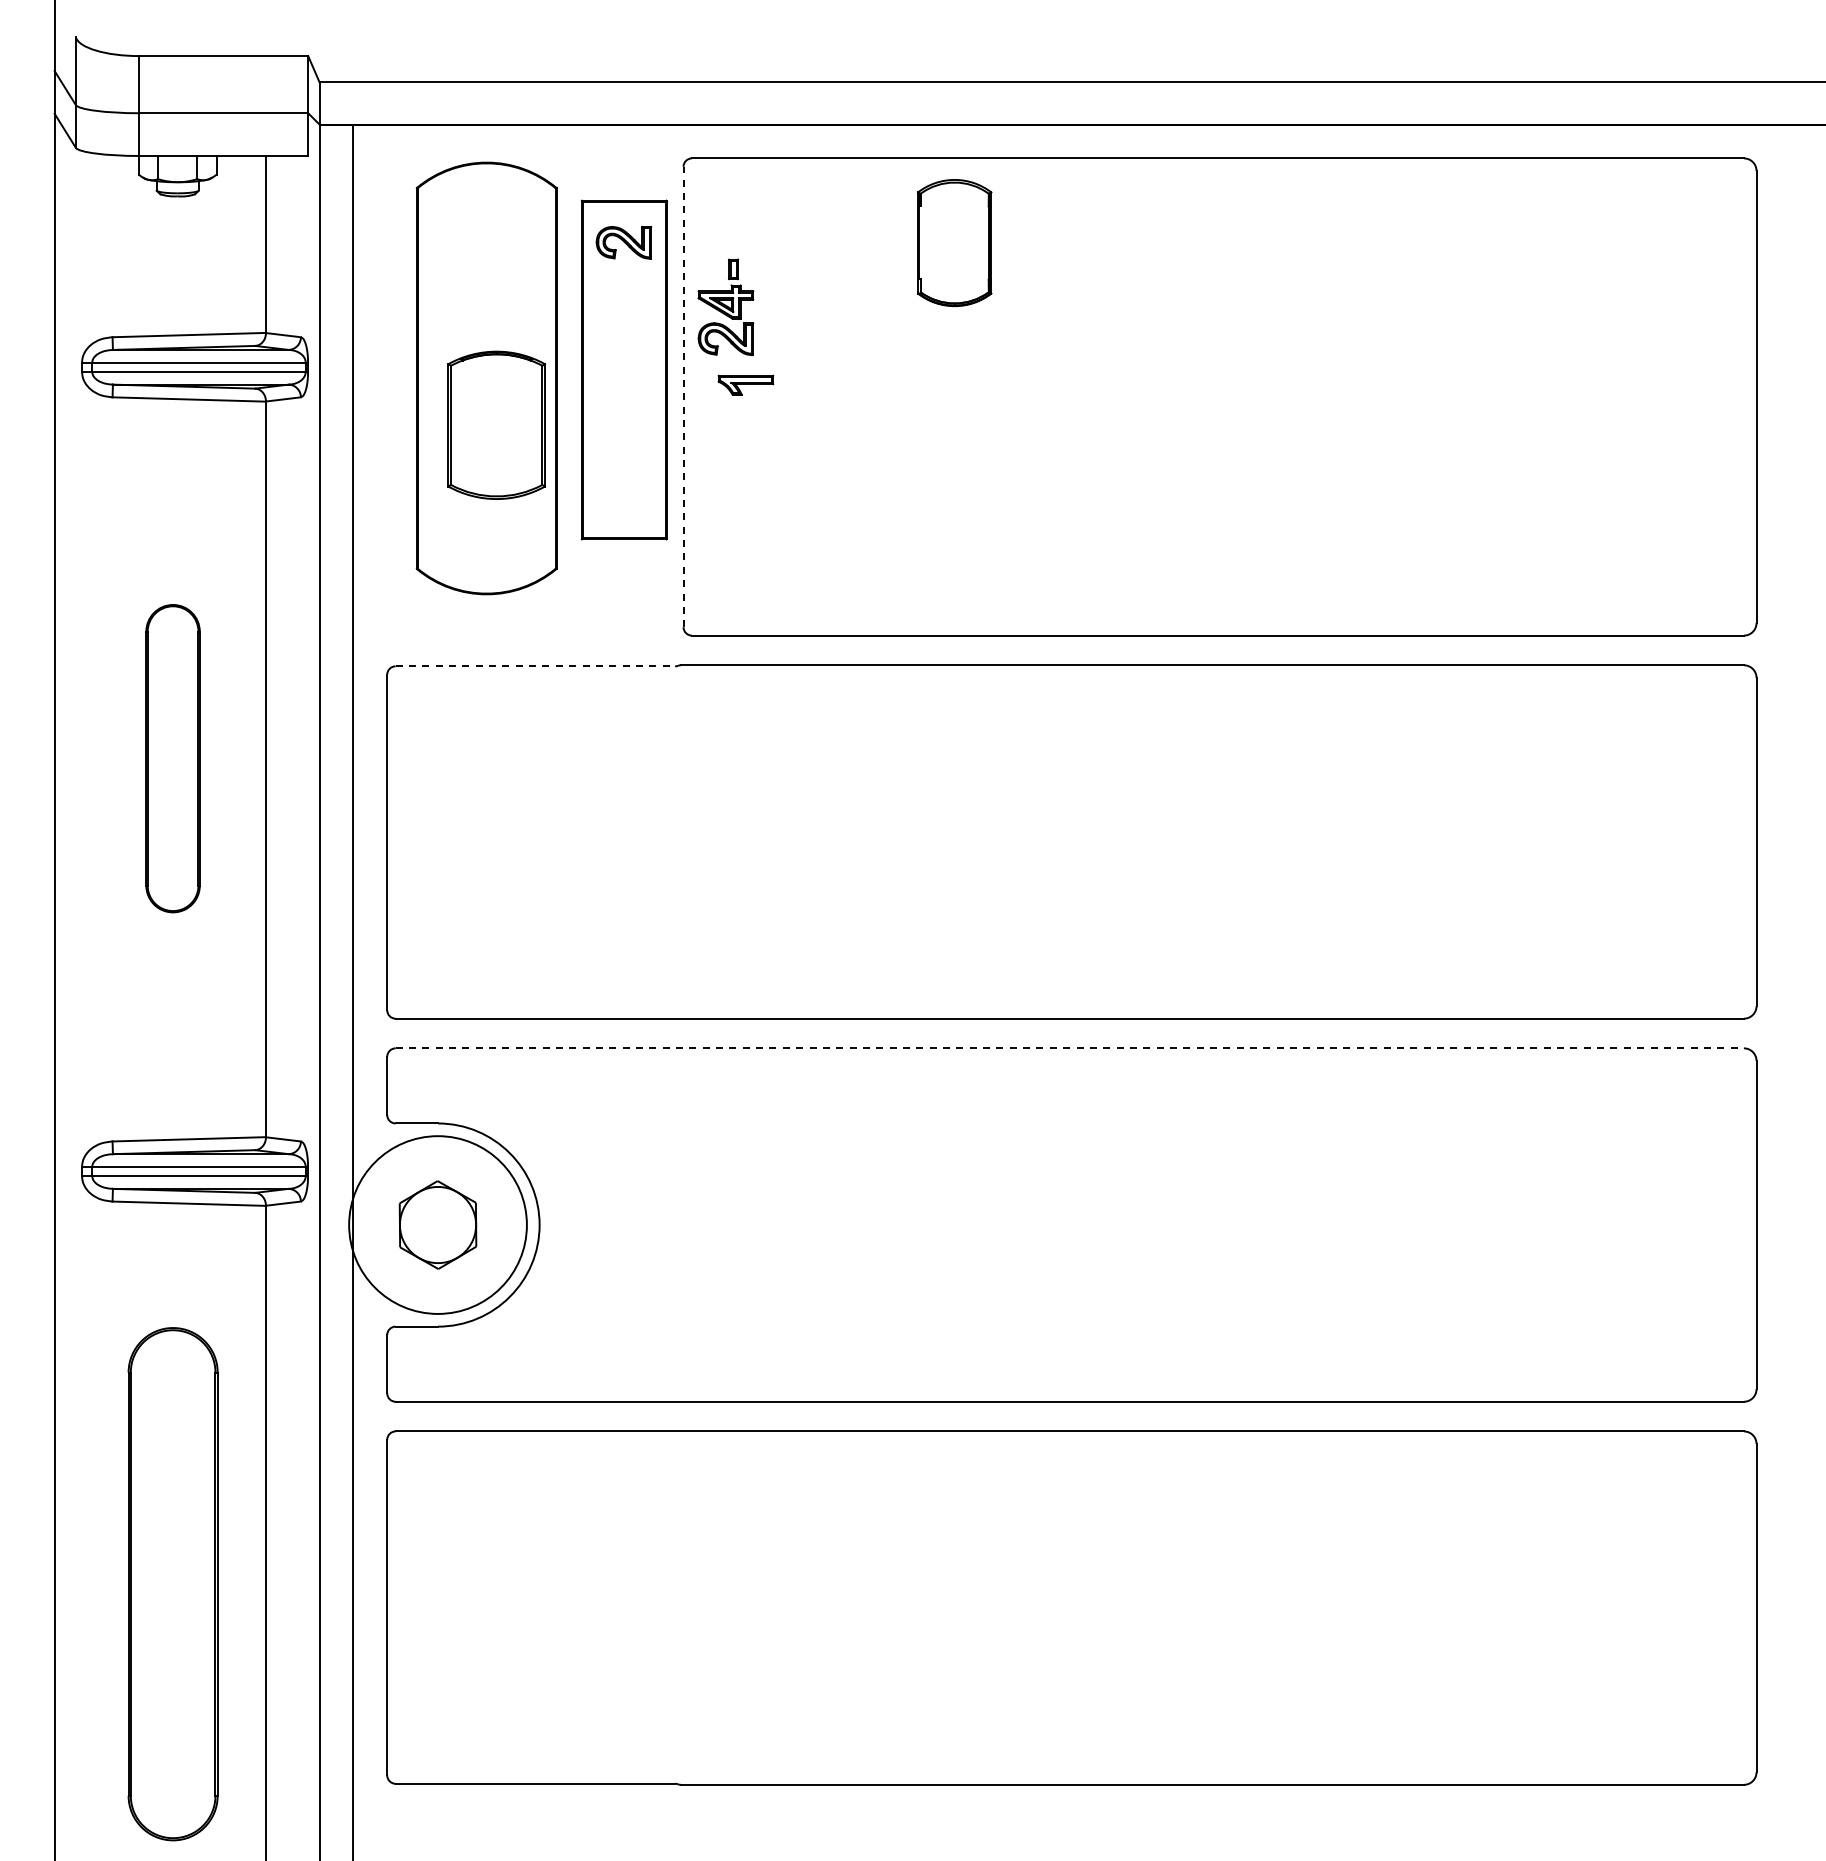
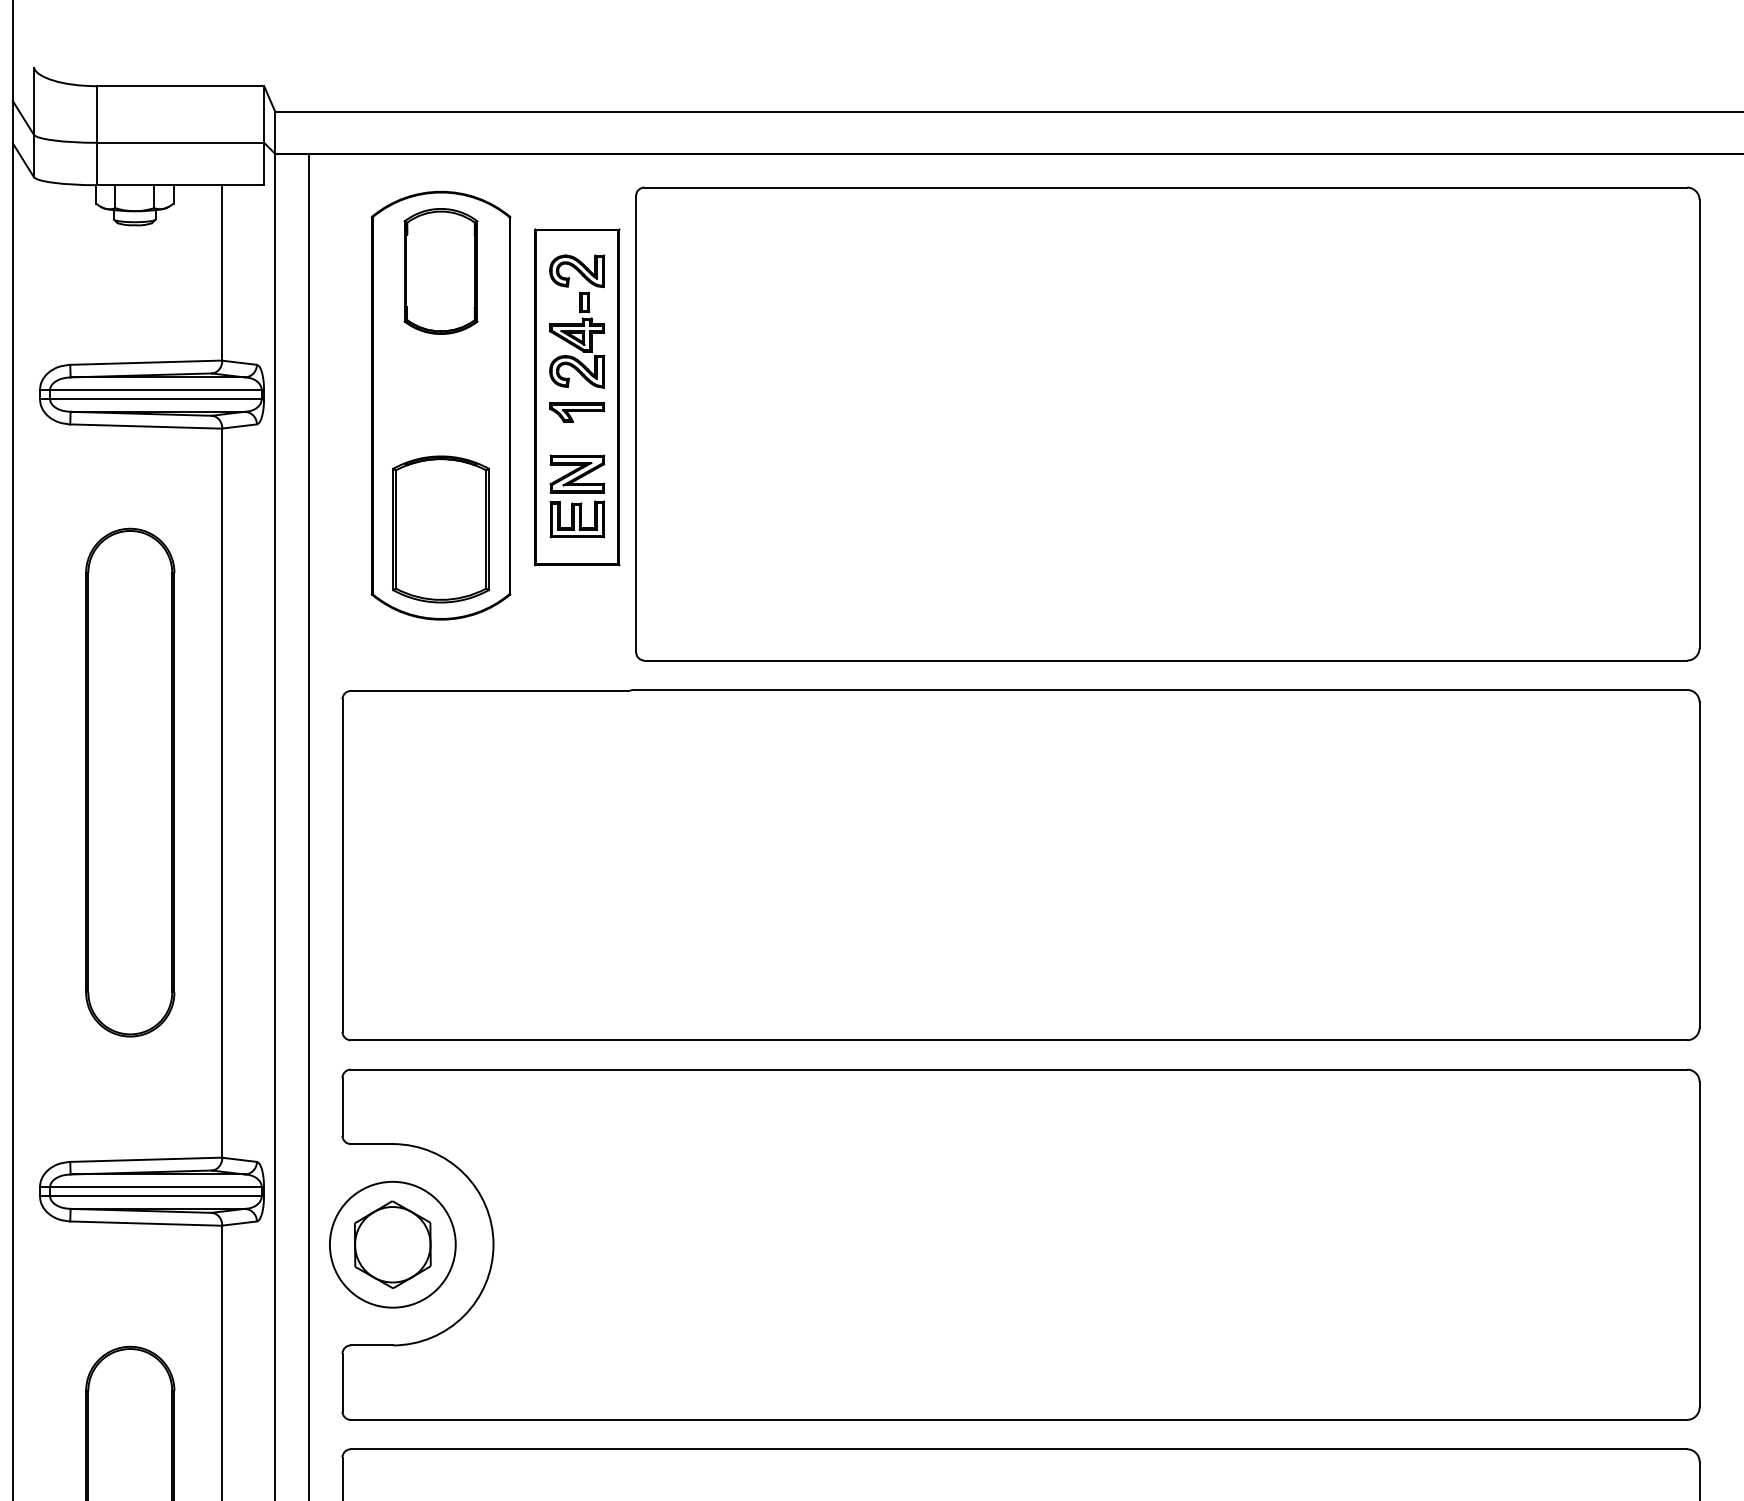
part: (954, 242) -> (440, 270), moved
part: (725, 307) -> (576, 340), moved
part: (745, 384) -> (576, 411), moved
line: (683, 396) -> (636, 423), dashed -> solid
part: (496, 424) -> (440, 528), moved
part: (624, 469) -> (577, 495), added
line: (535, 666) -> (489, 691), dashed -> solid
part: (172, 758) -> (129, 782), size x1.67
line: (1070, 1048) -> (1019, 1069), dashed -> solid
circle: (437, 1224) -> (392, 1244), size x0.71

